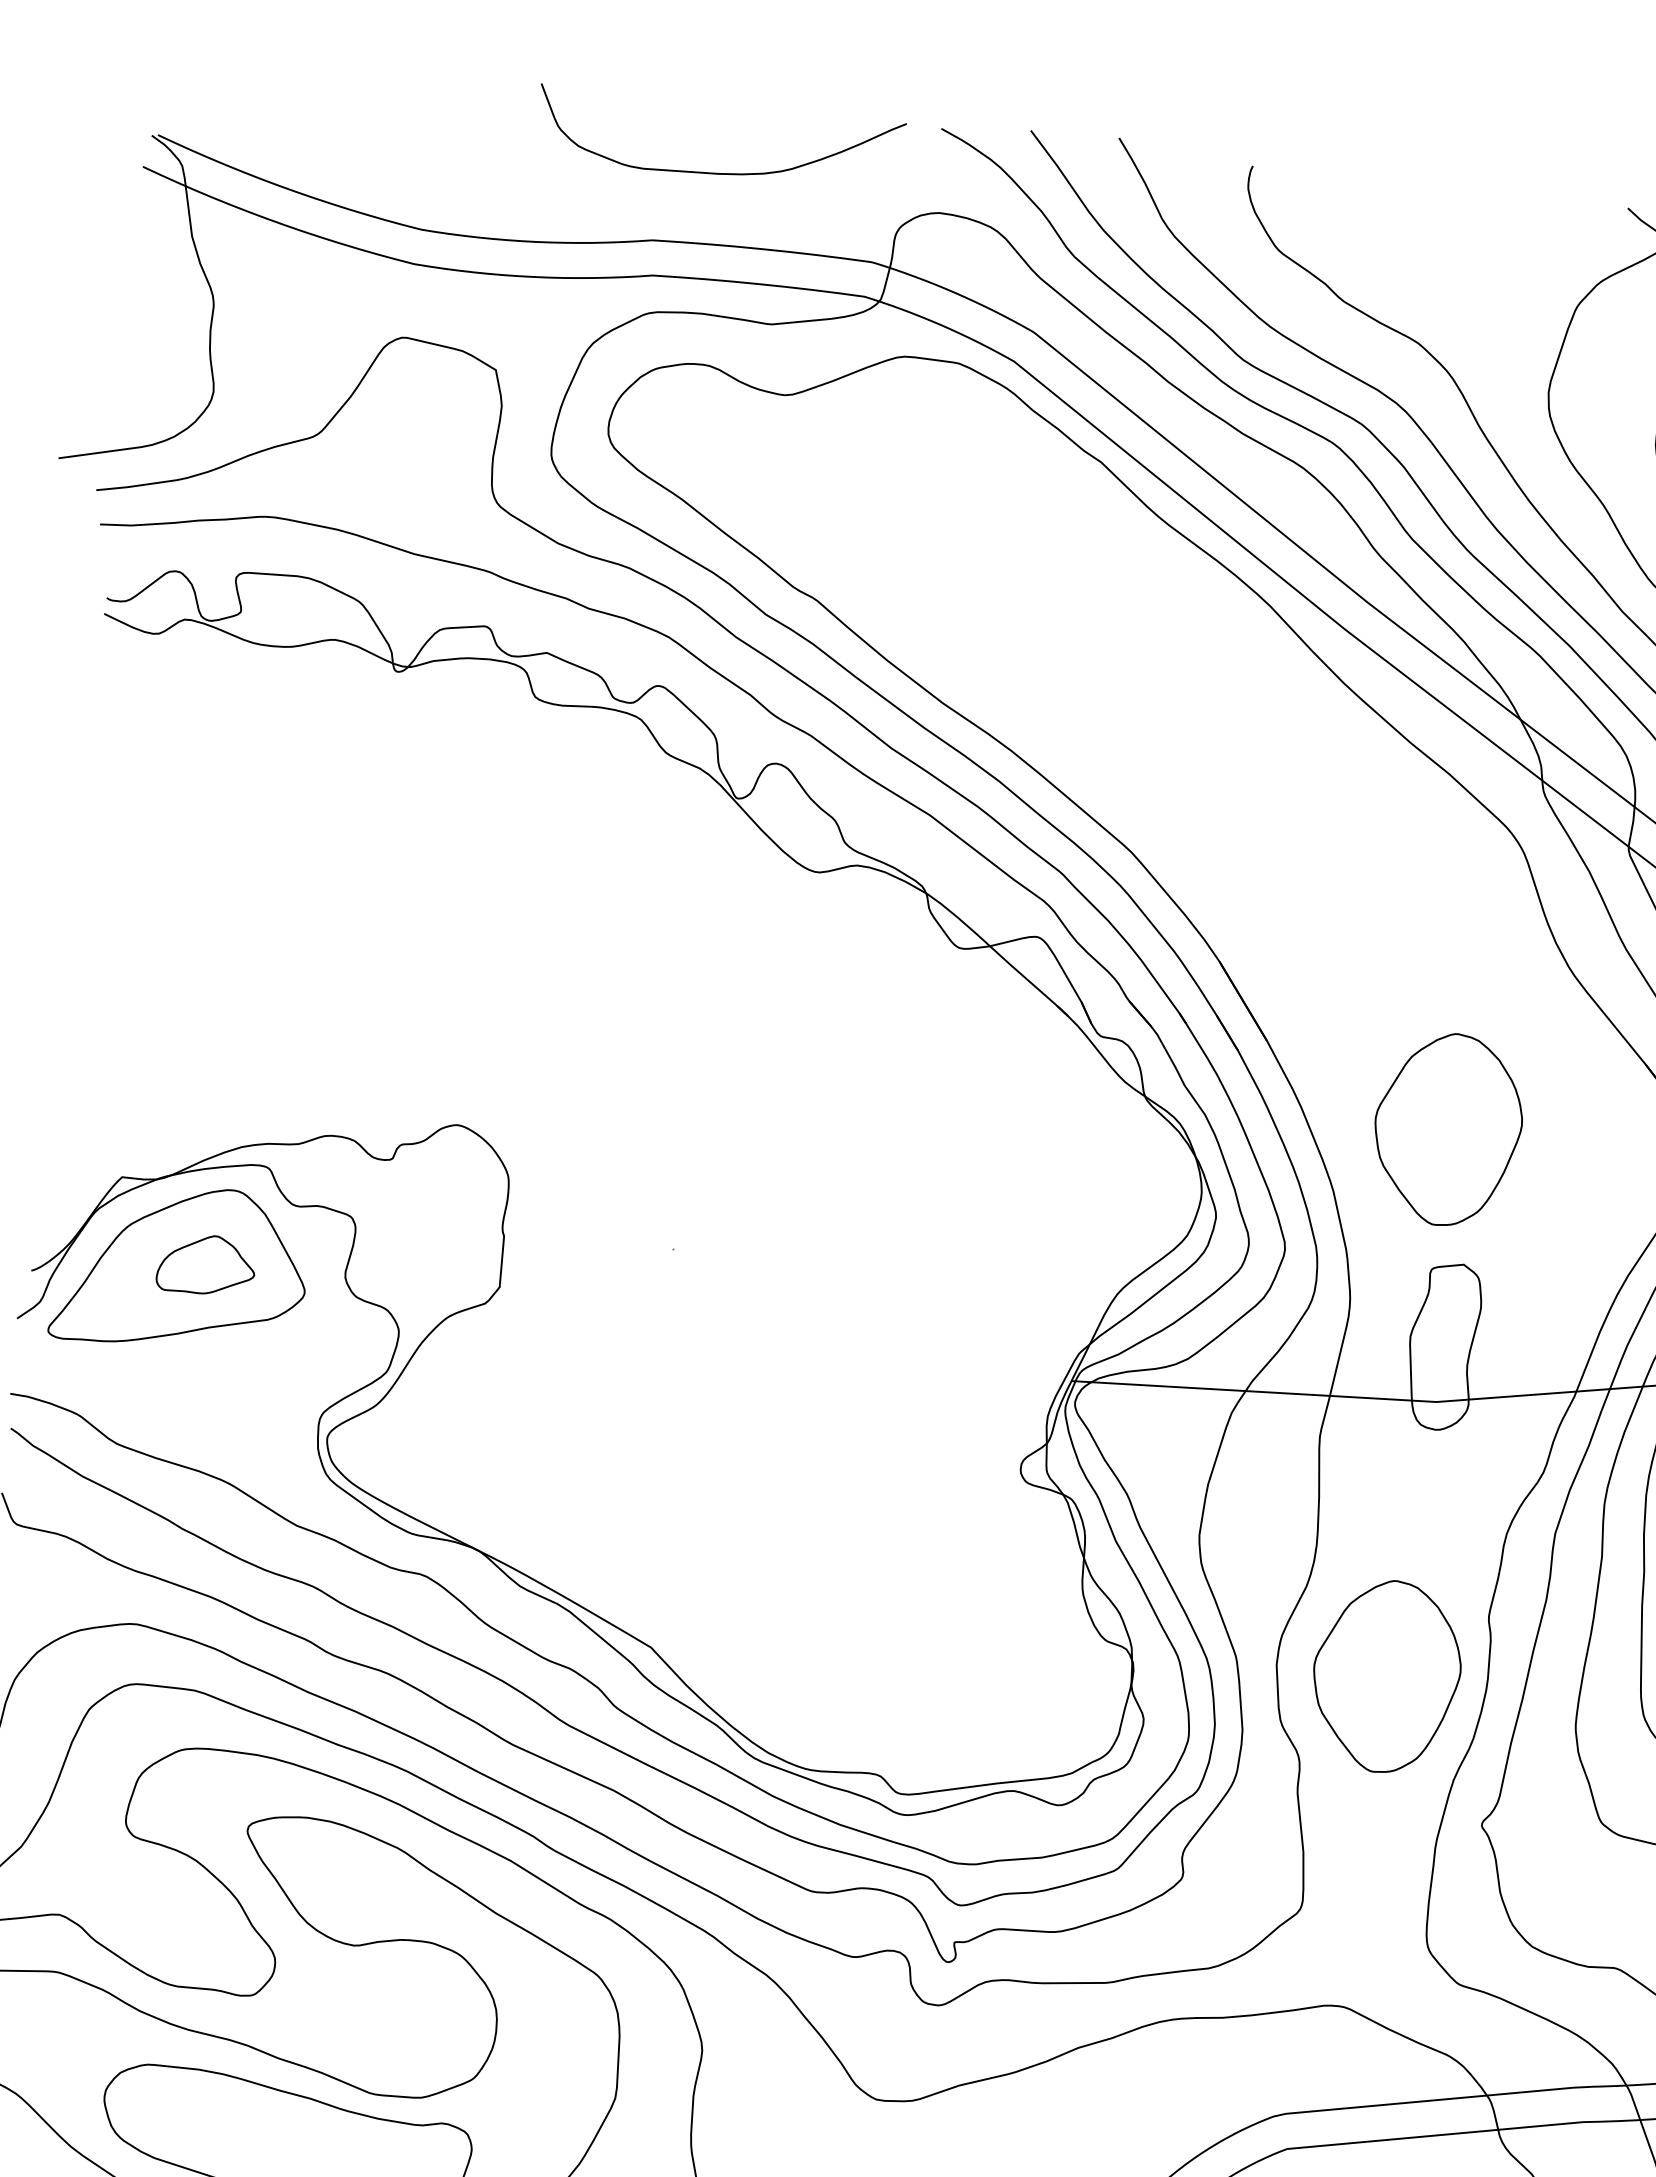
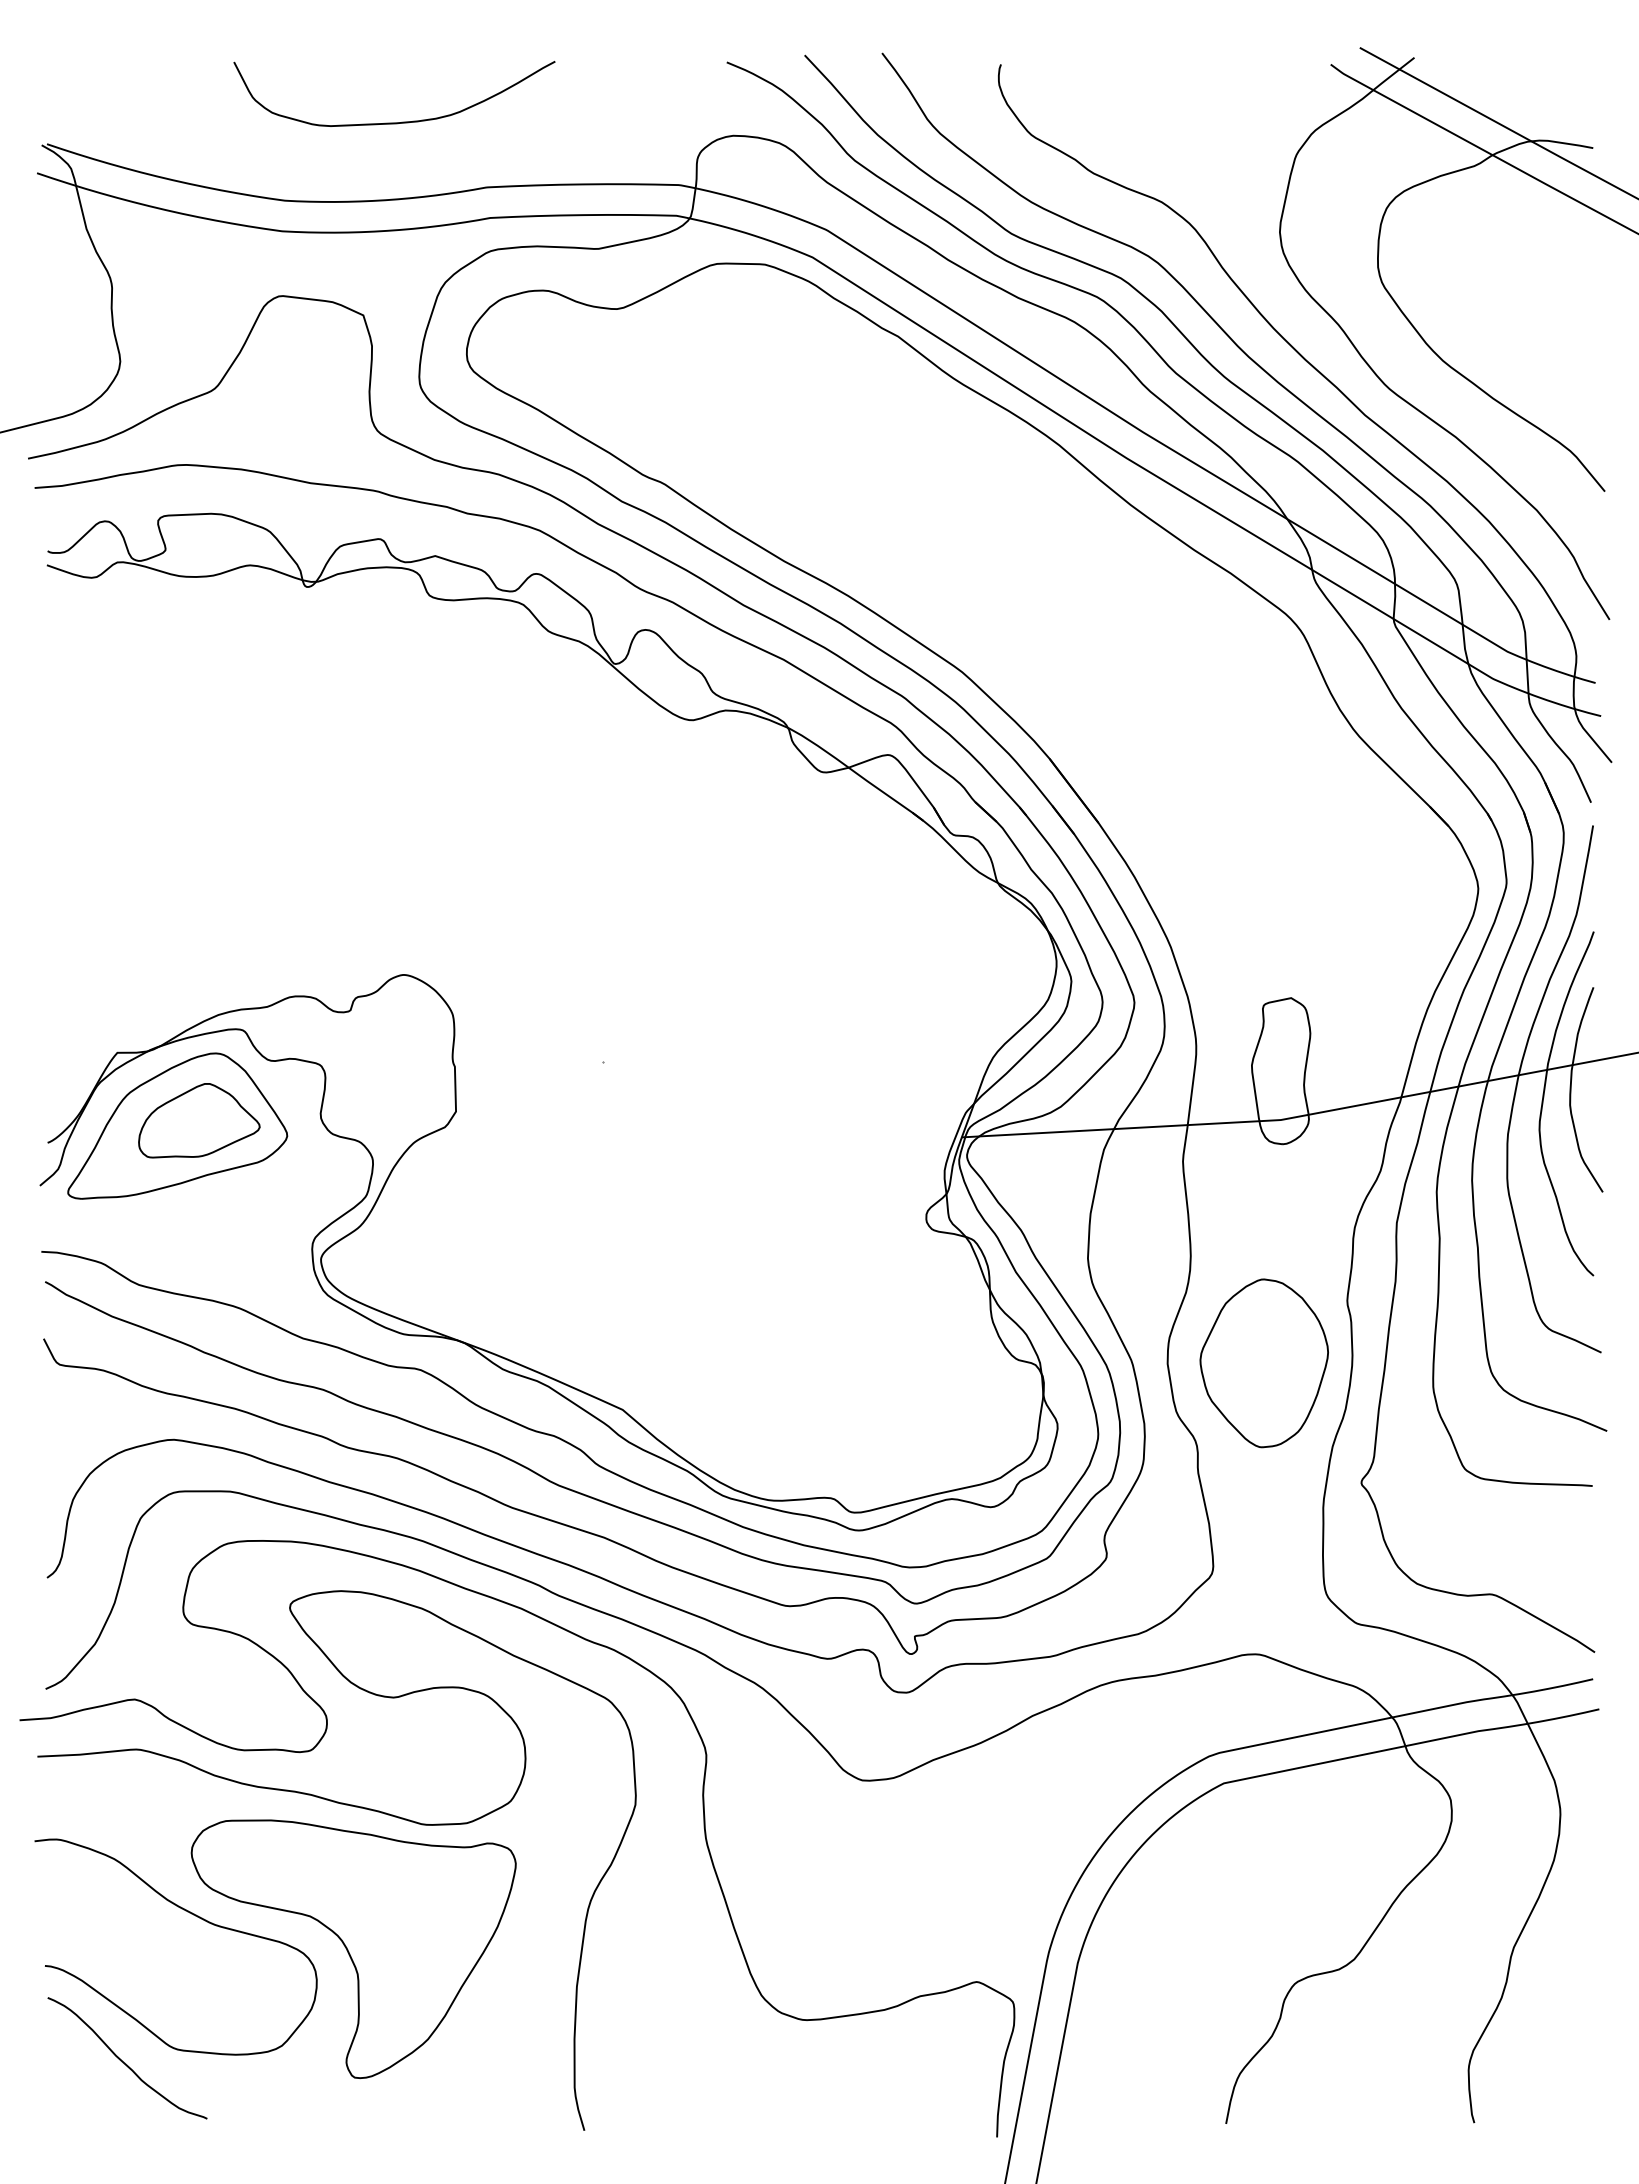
curve: (716, 172) -> (394, 122), moved
part: (1447, 1129) -> (1263, 882), removed
part: (206, 1264) -> (199, 1120), size x1.43

